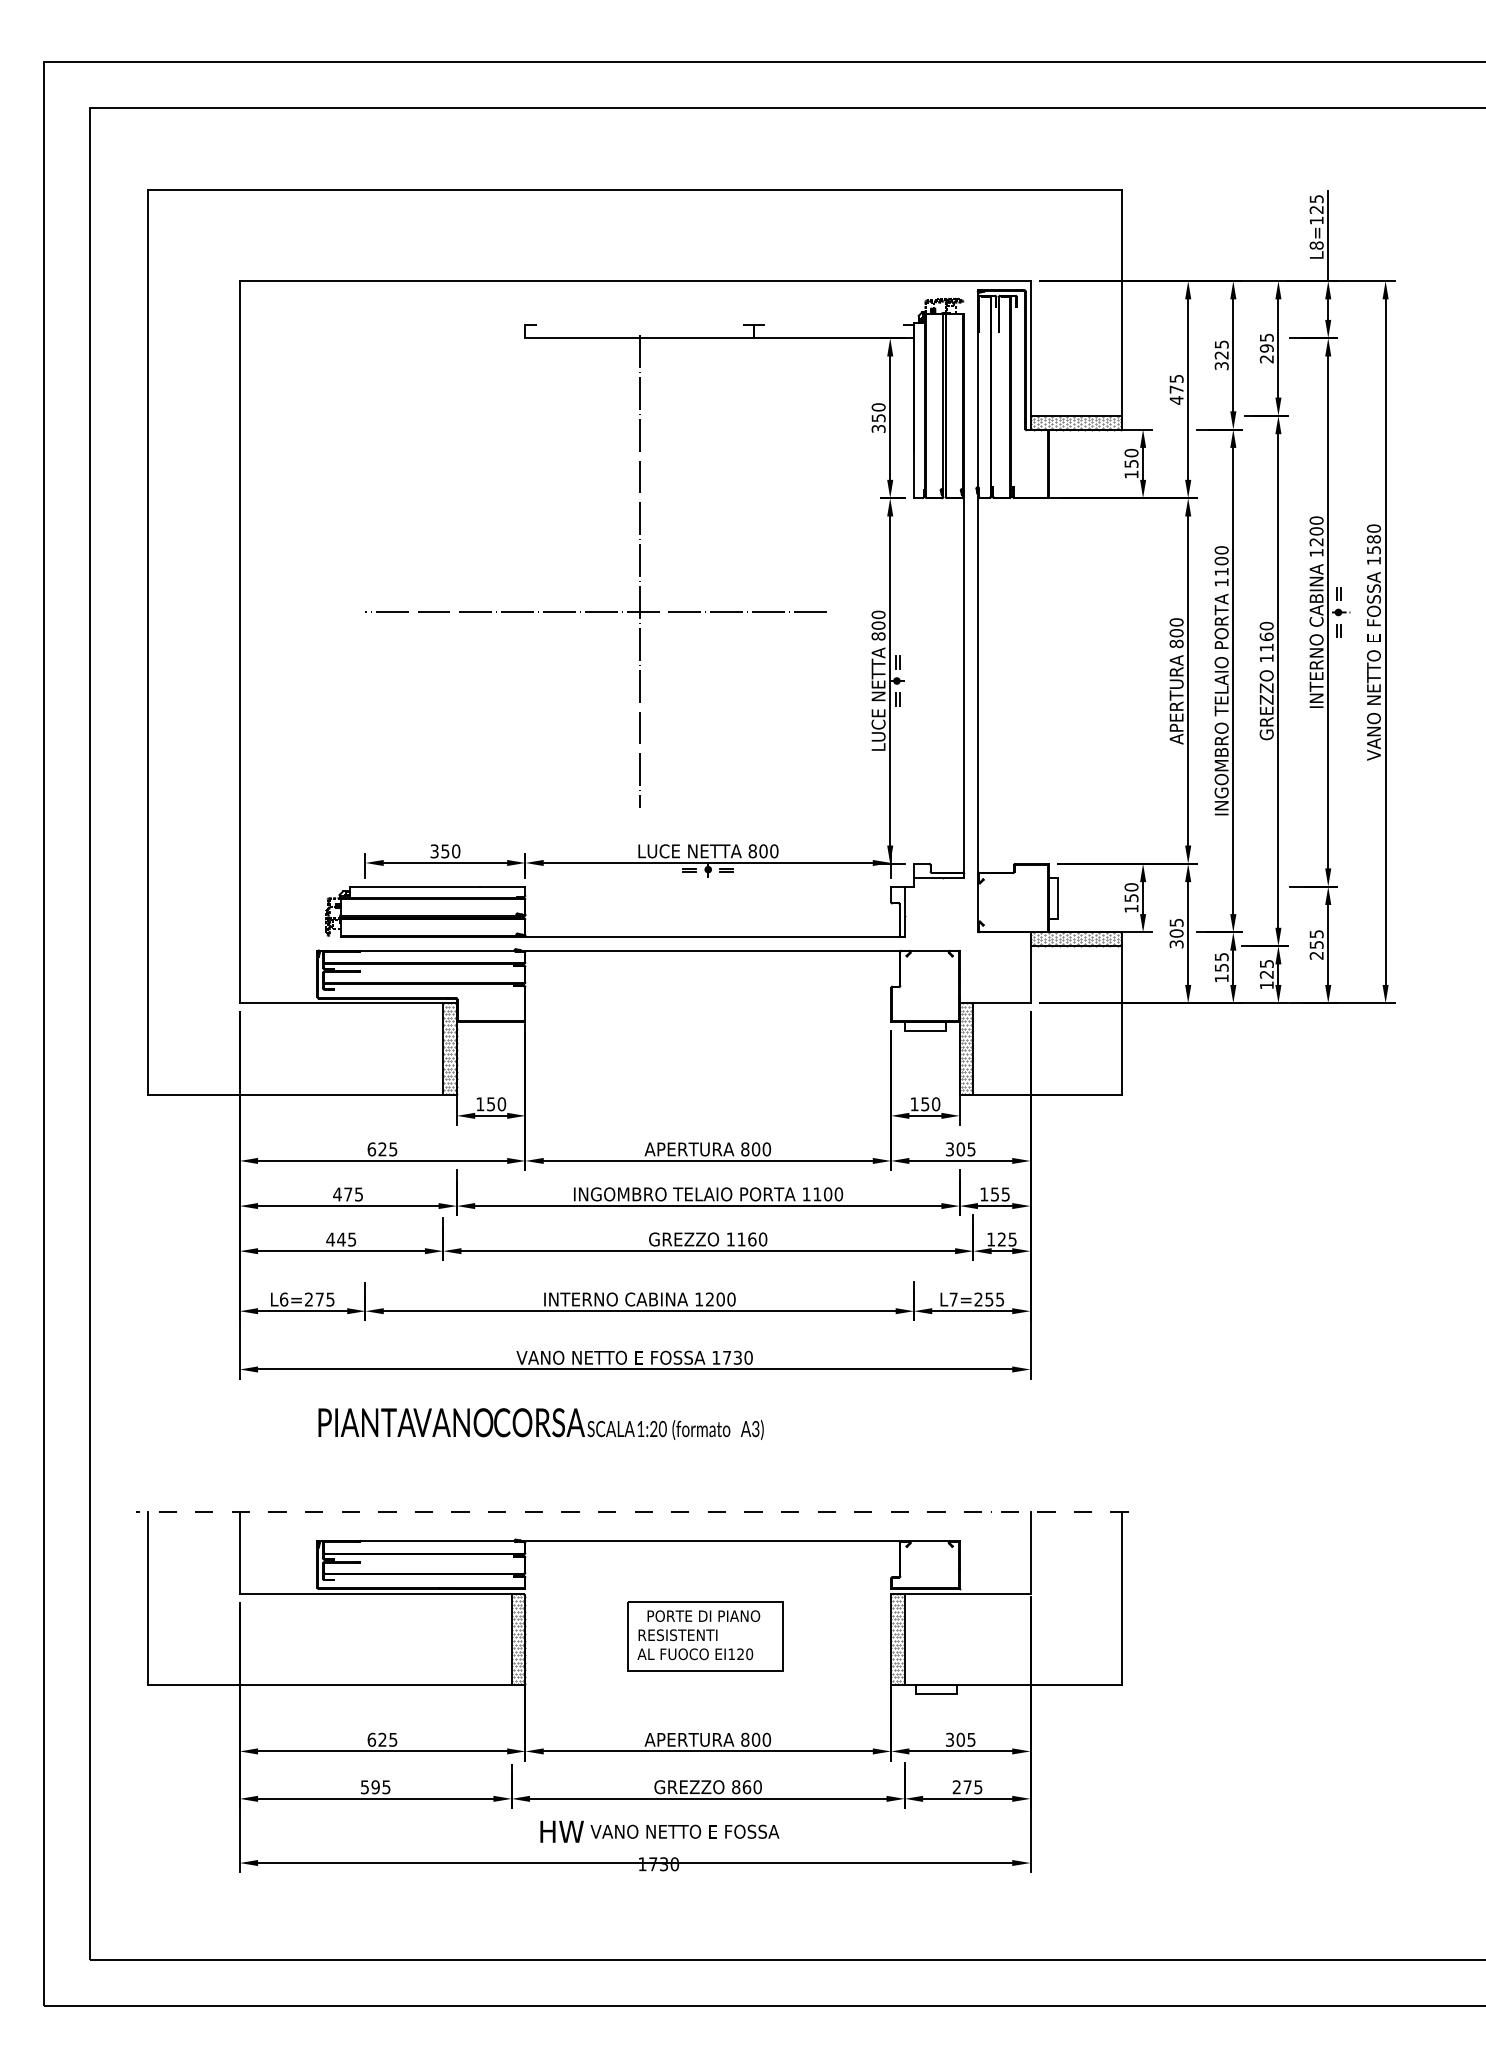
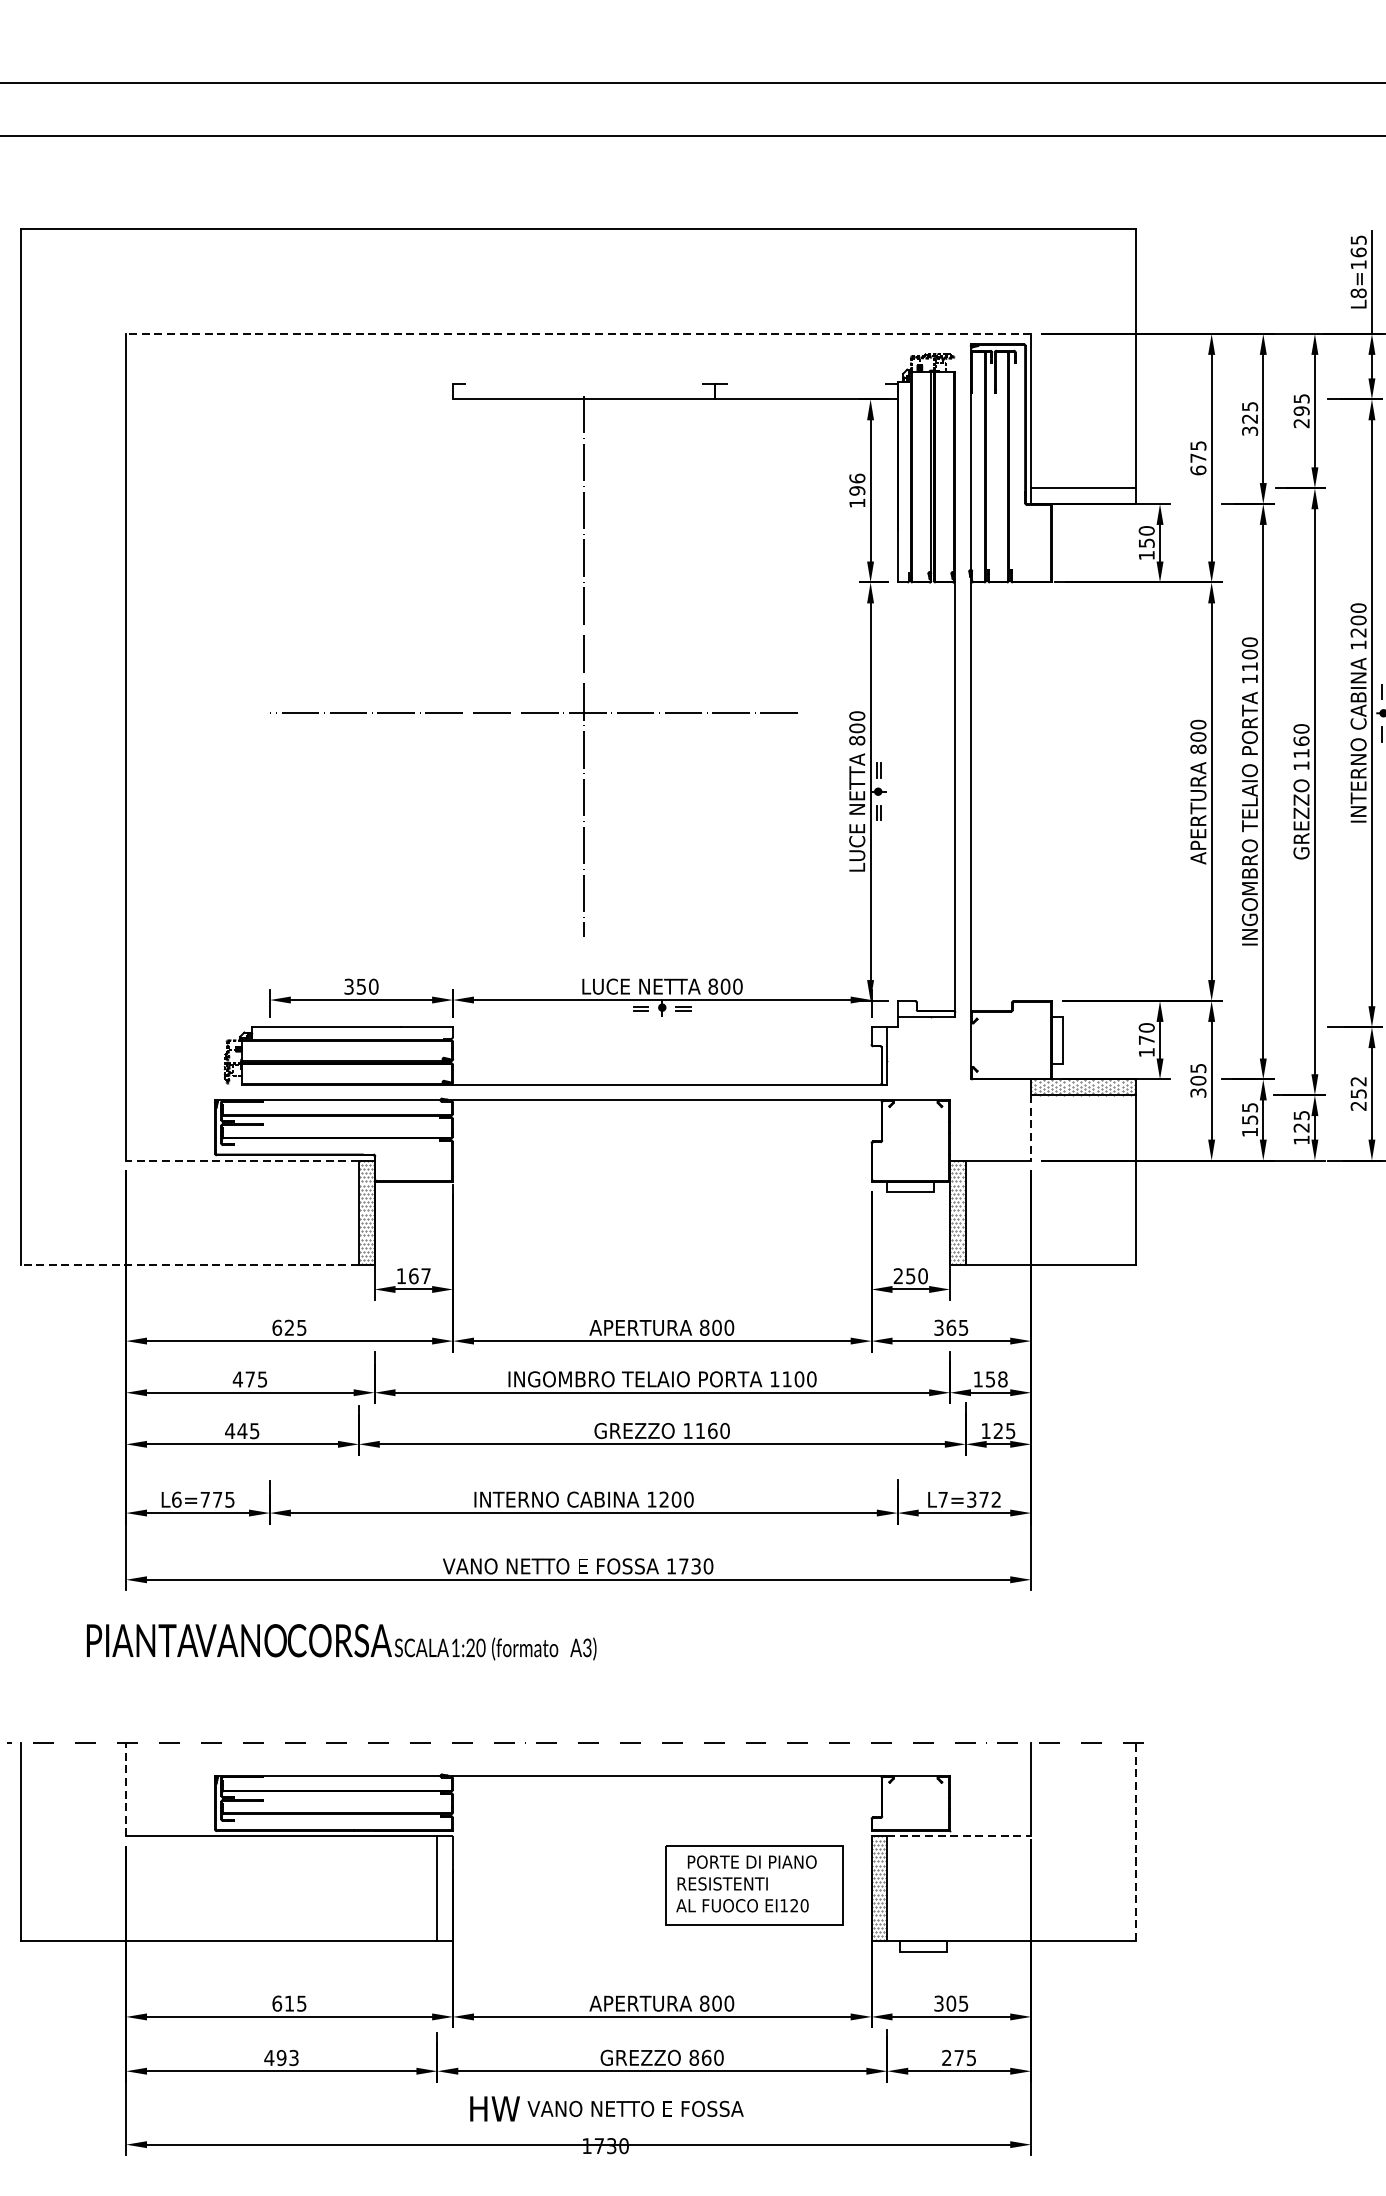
text: (1316, 209) -> (1358, 252), L8=125 -> L8=165
line: (634, 281) -> (577, 334), solid -> dashed
text: (1176, 400) -> (1198, 470), 475 -> 675
text: (878, 417) -> (857, 490), 350 -> 196
hatch: (1075, 422) -> (1082, 495), removed
text: (1131, 898) -> (1146, 1040), 150 -> 170
text: (1316, 934) -> (1358, 1081), 255 -> 252
line: (1030, 974) -> (1031, 1127), solid -> dashed
line: (341, 1003) -> (242, 1160), solid -> dashed
line: (295, 1094) -> (189, 1265), solid -> dashed
text: (914, 1103) -> (898, 1275), 150 -> 250
text: (496, 1104) -> (419, 1276), 150 -> 167
text: (960, 1149) -> (951, 1327), 305 -> 365
text: (1005, 1194) -> (1002, 1379), 155 -> 158
text: (308, 1299) -> (204, 1499), L6=275 -> L6=775
text: (988, 1299) -> (983, 1499), L7=255 -> L7=372
text: (540, 1423) -> (340, 1641), moved
line: (239, 1553) -> (125, 1790), solid -> dashed
line: (967, 1593) -> (959, 1836), solid -> dashed
line: (1121, 1598) -> (1135, 1841), solid -> dashed
part: (705, 1636) -> (754, 1885), moved
hatch: (518, 1638) -> (445, 1887), removed
text: (382, 1739) -> (289, 2003), 625 -> 615
text: (375, 1787) -> (281, 2058), 595 -> 493

